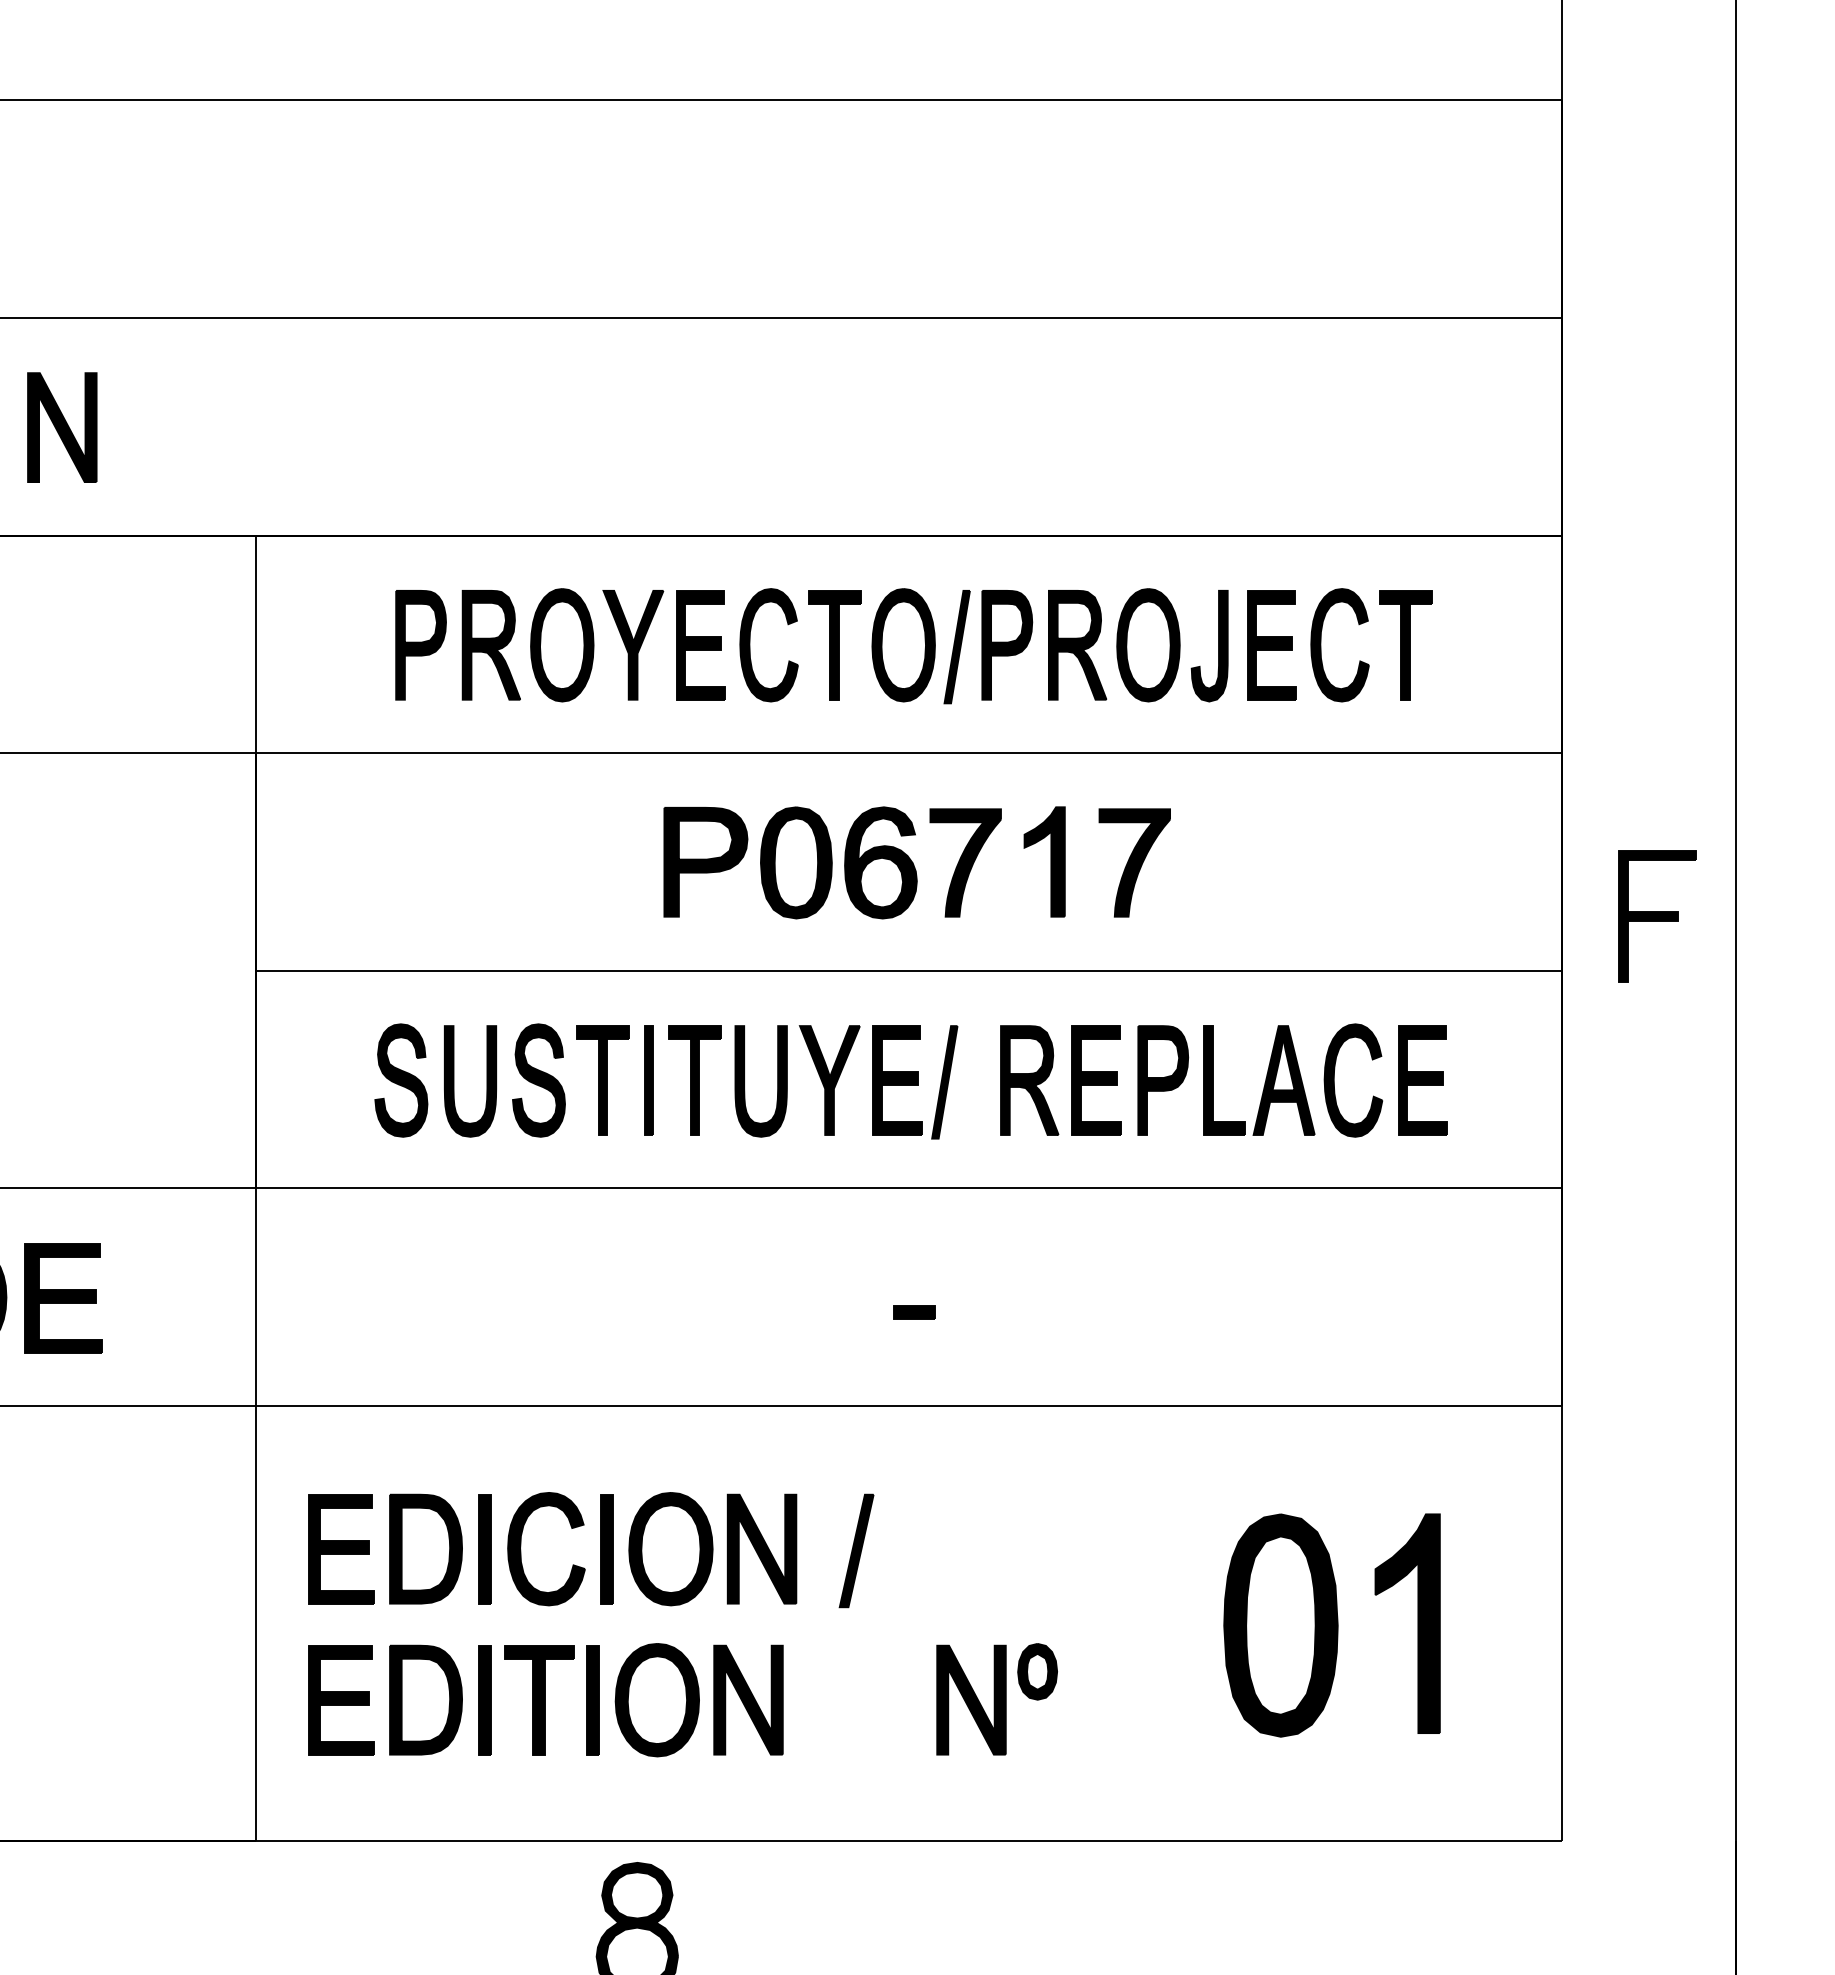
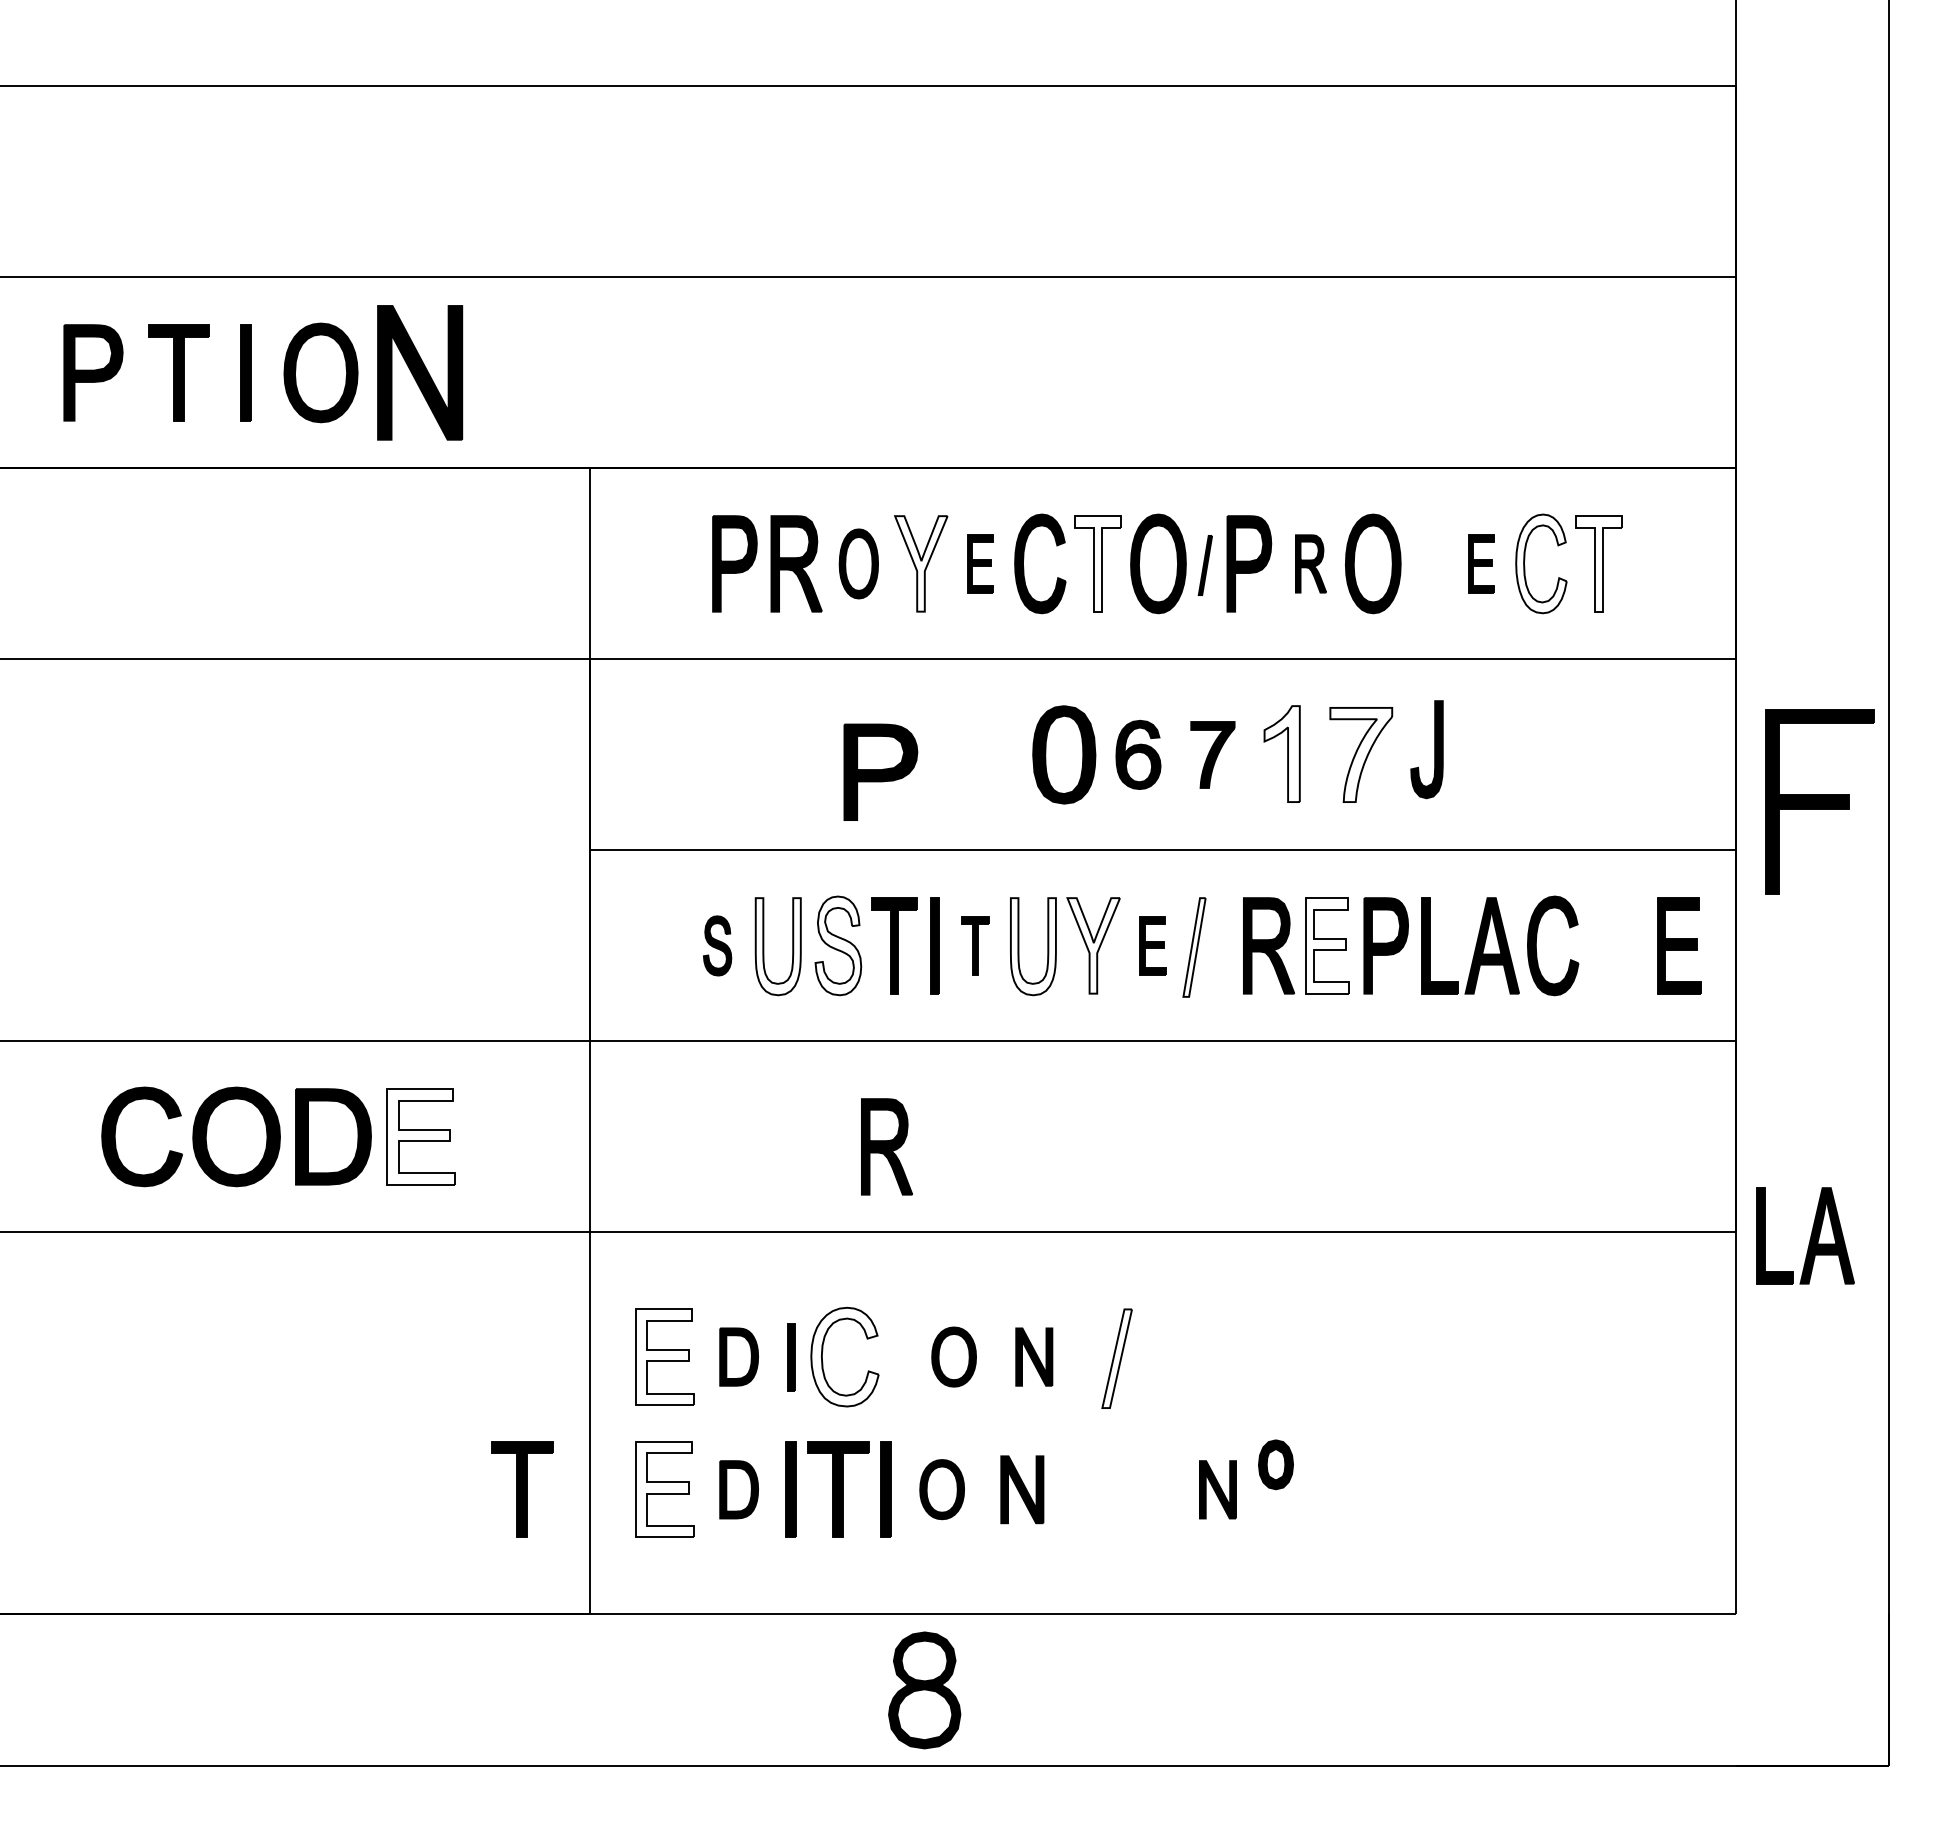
part: (61, 427) -> (419, 372), size x1.4
part: (561, 644) -> (858, 563), size x0.7
fill: (633, 644) -> (921, 563), removed
part: (700, 644) -> (980, 563), size x0.6
fill: (834, 644) -> (1097, 563), removed
part: (1076, 644) -> (1310, 563), size x0.6
part: (1271, 644) -> (1481, 563), size x0.6
fill: (1340, 644) -> (1541, 563), removed
fill: (1405, 644) -> (1598, 563), removed
part: (1218, 645) -> (1434, 749), moved
part: (957, 647) -> (1205, 565), size x0.6
part: (705, 861) -> (880, 771), moved
part: (880, 862) -> (1138, 754), size x0.7
part: (965, 862) -> (1212, 754), size x0.7
fill: (1043, 862) -> (1281, 754), removed
fill: (1135, 862) -> (1361, 754), removed
part: (1656, 915) -> (1819, 801), size x1.6
part: (401, 1080) -> (717, 945), size x0.6
fill: (539, 1080) -> (838, 945), removed
part: (695, 1080) -> (975, 945), size x0.6
fill: (829, 1080) -> (1093, 945), removed
part: (896, 1080) -> (1152, 945), size x0.6
fill: (1096, 1080) -> (1327, 945), removed
part: (1423, 1080) -> (1679, 945), moved
fill: (469, 1081) -> (777, 946), removed
fill: (760, 1081) -> (1032, 946), removed
fill: (944, 1082) -> (1194, 947), removed
fill: (63, 1297) -> (421, 1136), removed
part: (593, 1309) -> (886, 1146), added
part: (914, 1311) -> (1167, 1148), removed
part: (1641, 1410) -> (1805, 1235), added
fill: (340, 1548) -> (664, 1356), removed
part: (425, 1548) -> (738, 1356), size x0.6
part: (484, 1548) -> (790, 1356), size x0.7
fill: (545, 1548) -> (844, 1356), removed
part: (606, 1548) -> (897, 1356), removed
part: (670, 1548) -> (953, 1356), size x0.6
part: (762, 1548) -> (1034, 1356), size x0.6
fill: (857, 1550) -> (1117, 1358), removed
part: (1417, 1623) -> (1609, 1422), removed
part: (1280, 1624) -> (1489, 1423), removed
part: (179, 1699) -> (522, 1489), added
fill: (340, 1699) -> (664, 1489), removed
part: (425, 1699) -> (738, 1489), size x0.6
part: (656, 1699) -> (941, 1489), size x0.6
part: (748, 1699) -> (1022, 1489), size x0.7
part: (970, 1699) -> (1217, 1489), size x0.6

